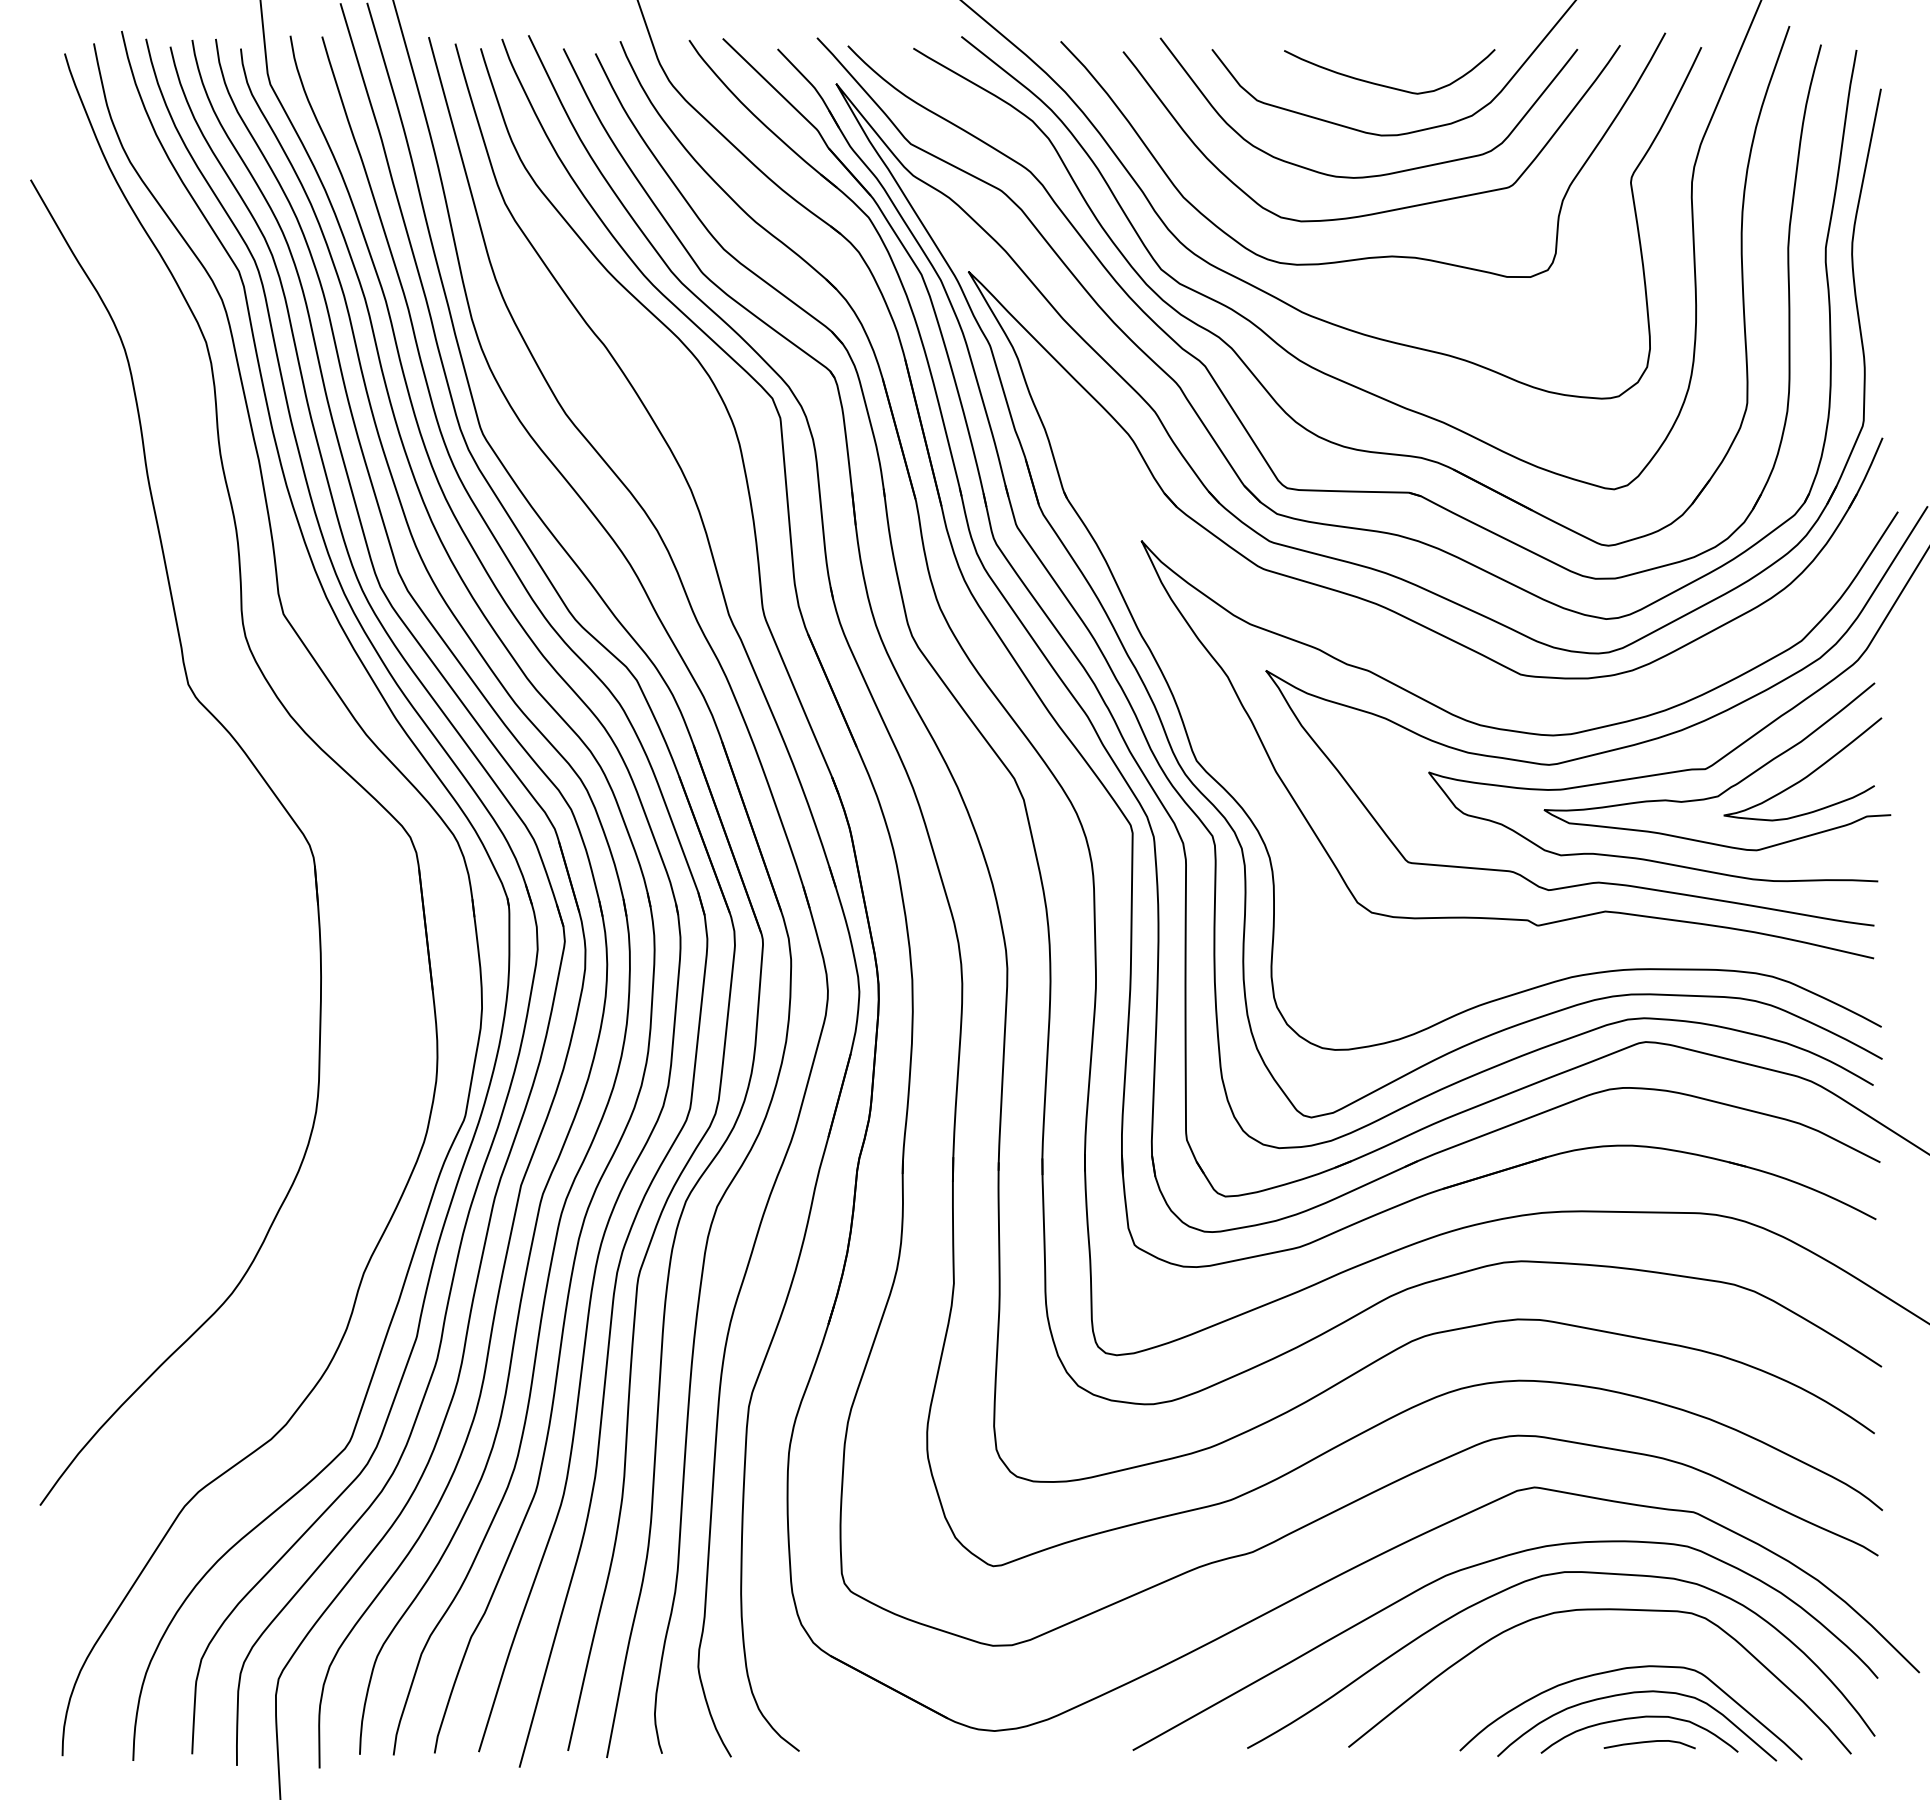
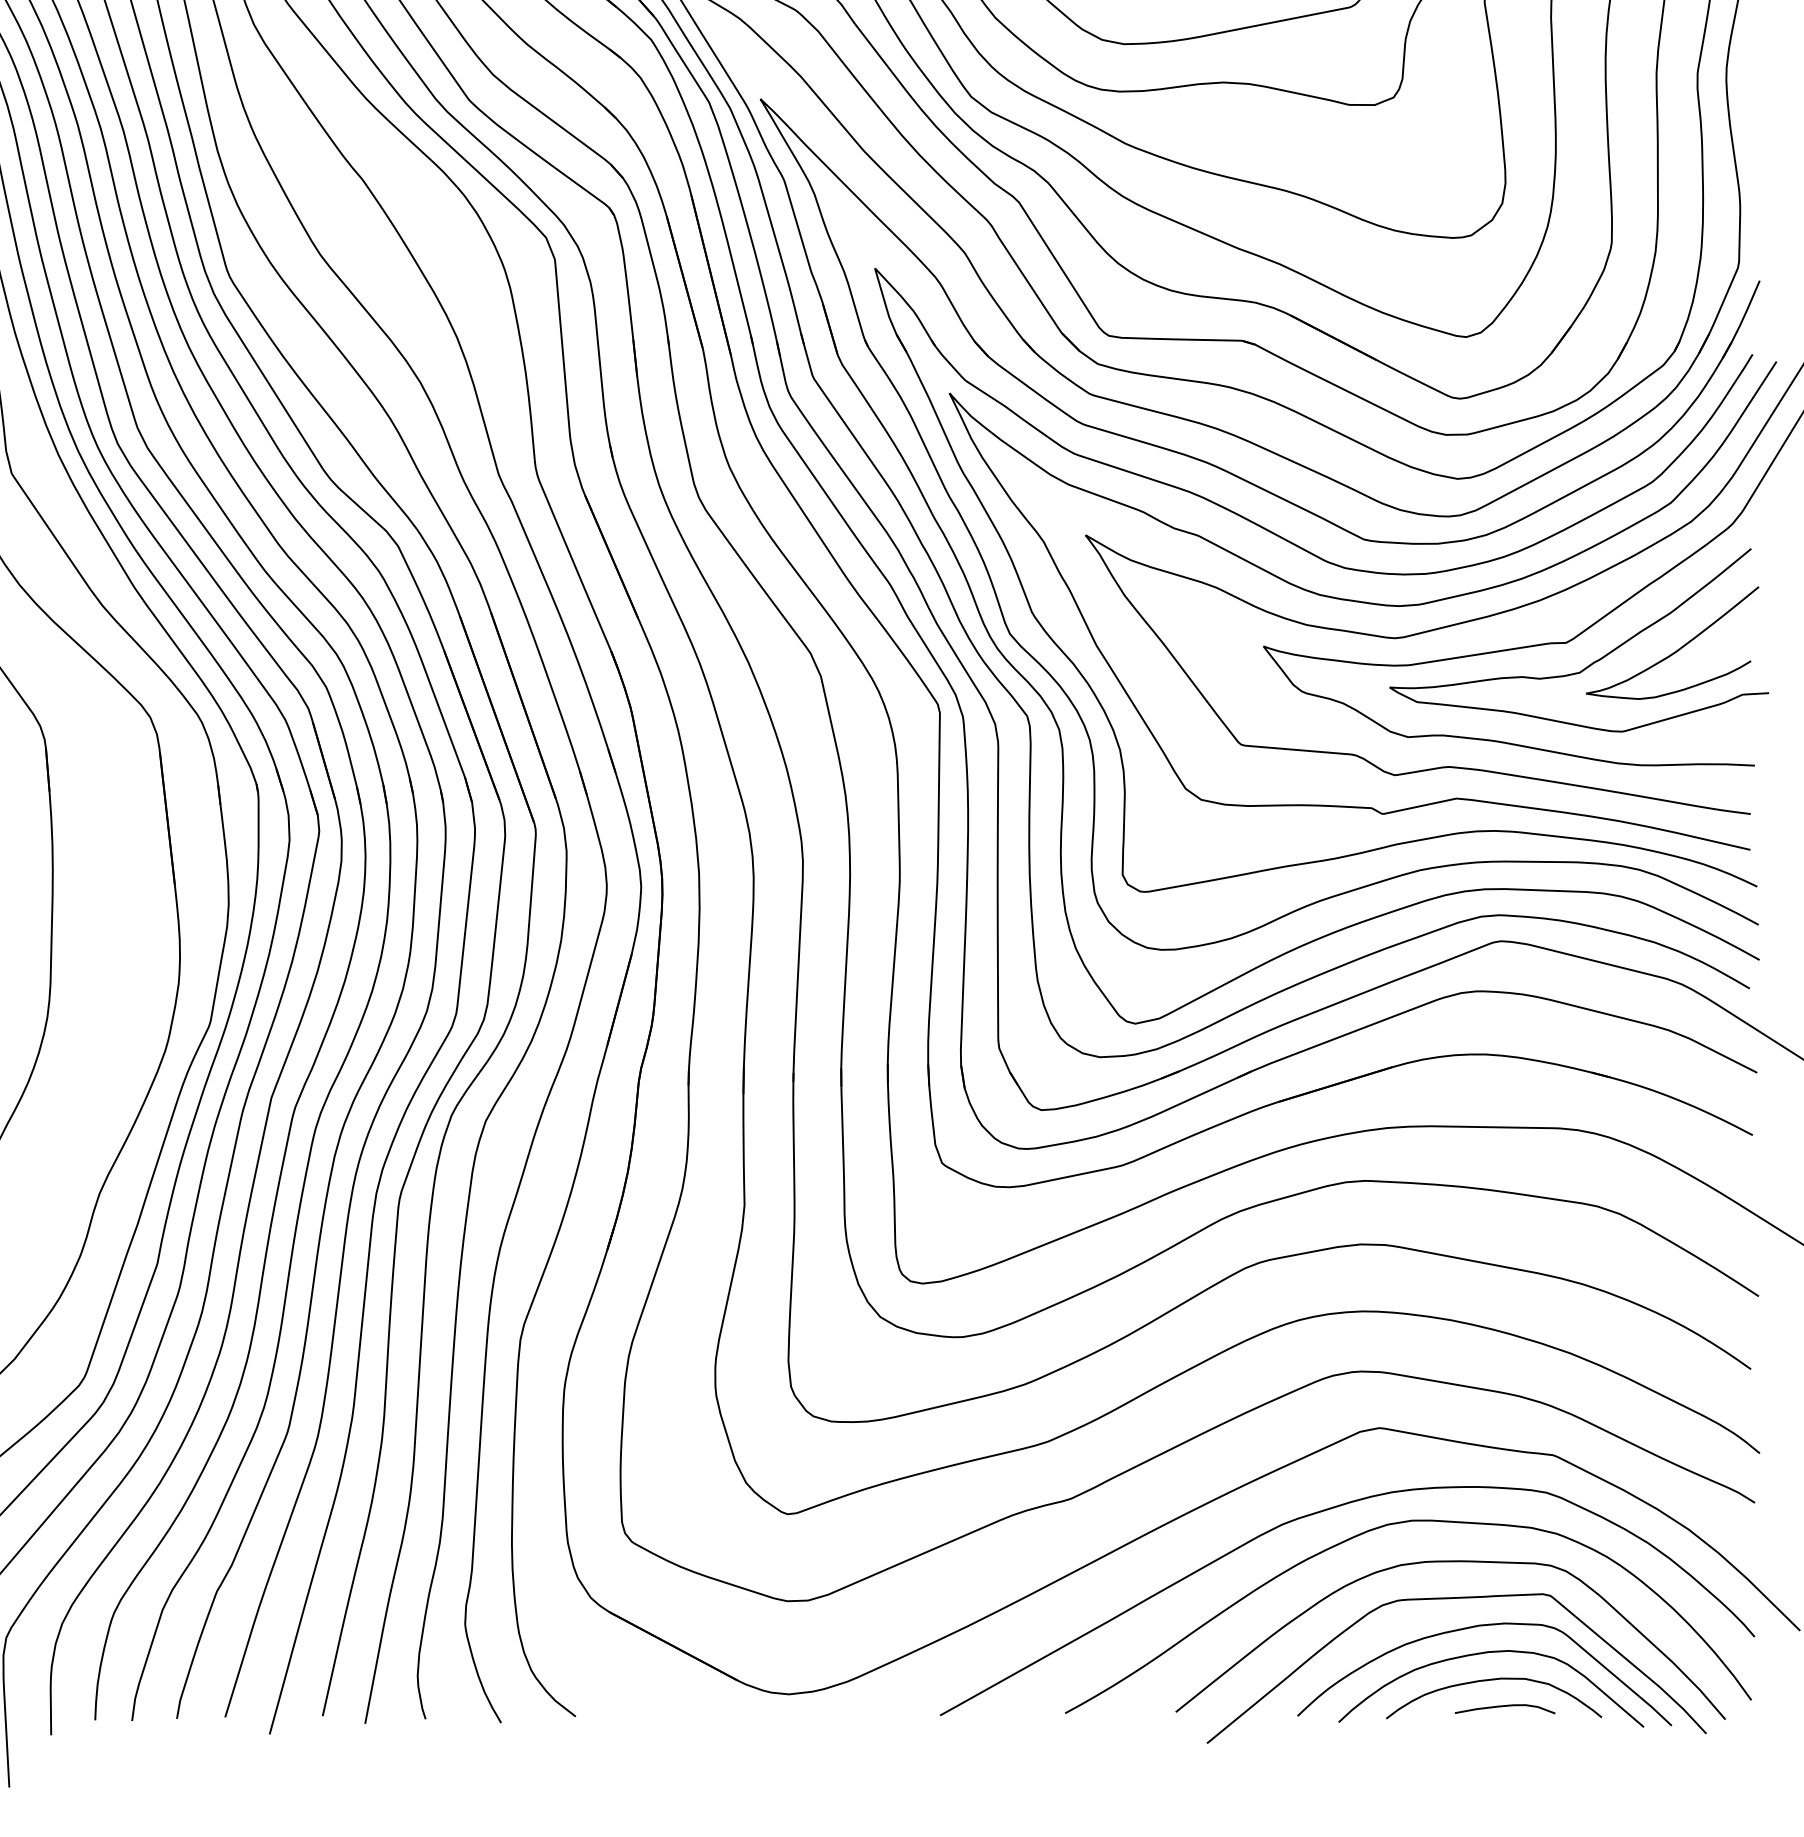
part: (1485, 695) -> (1325, 562), added
curve: (1595, 1644) -> (1445, 1599), added

